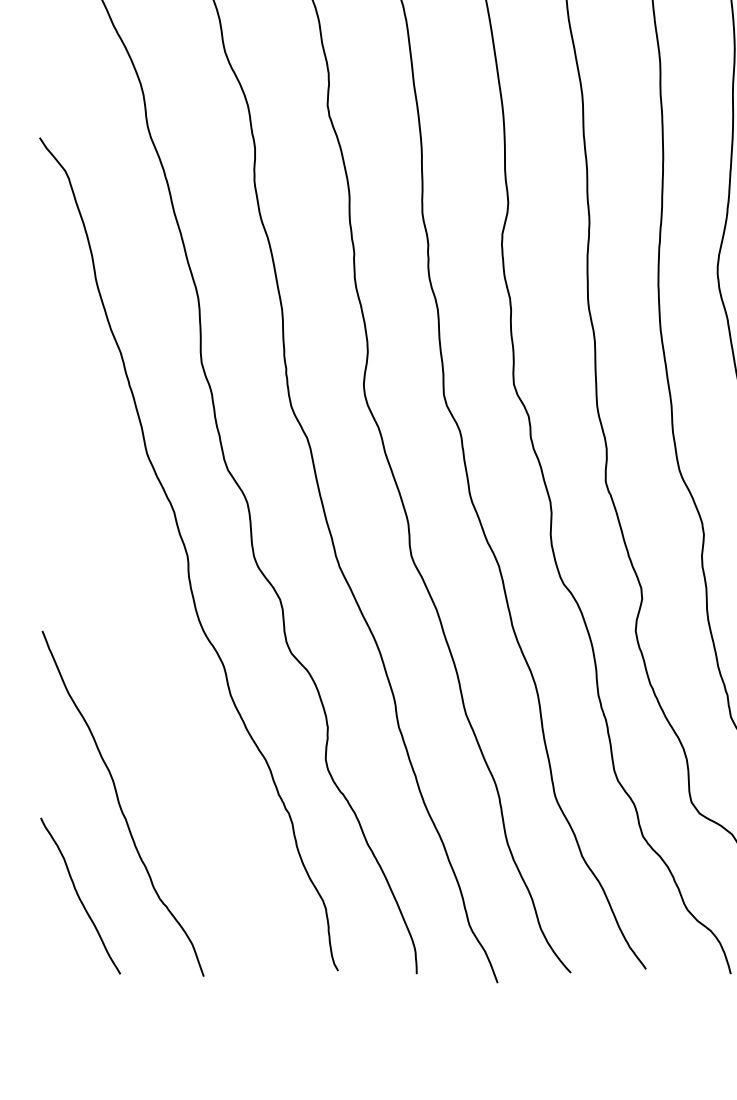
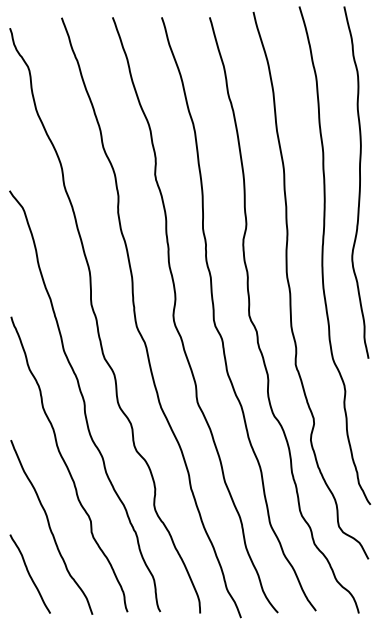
curve: (154, 681) -> (67, 465), added

